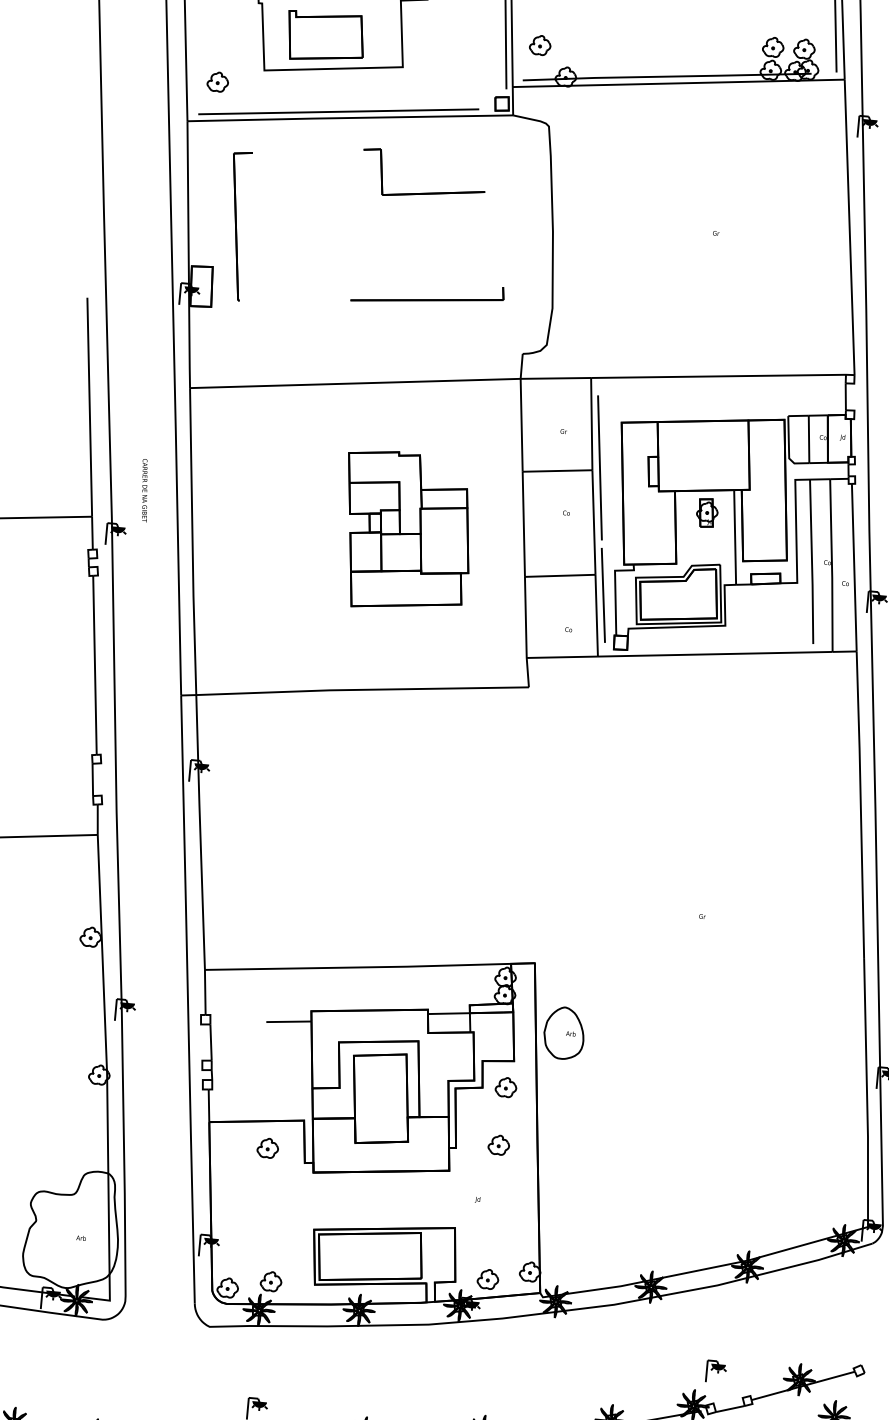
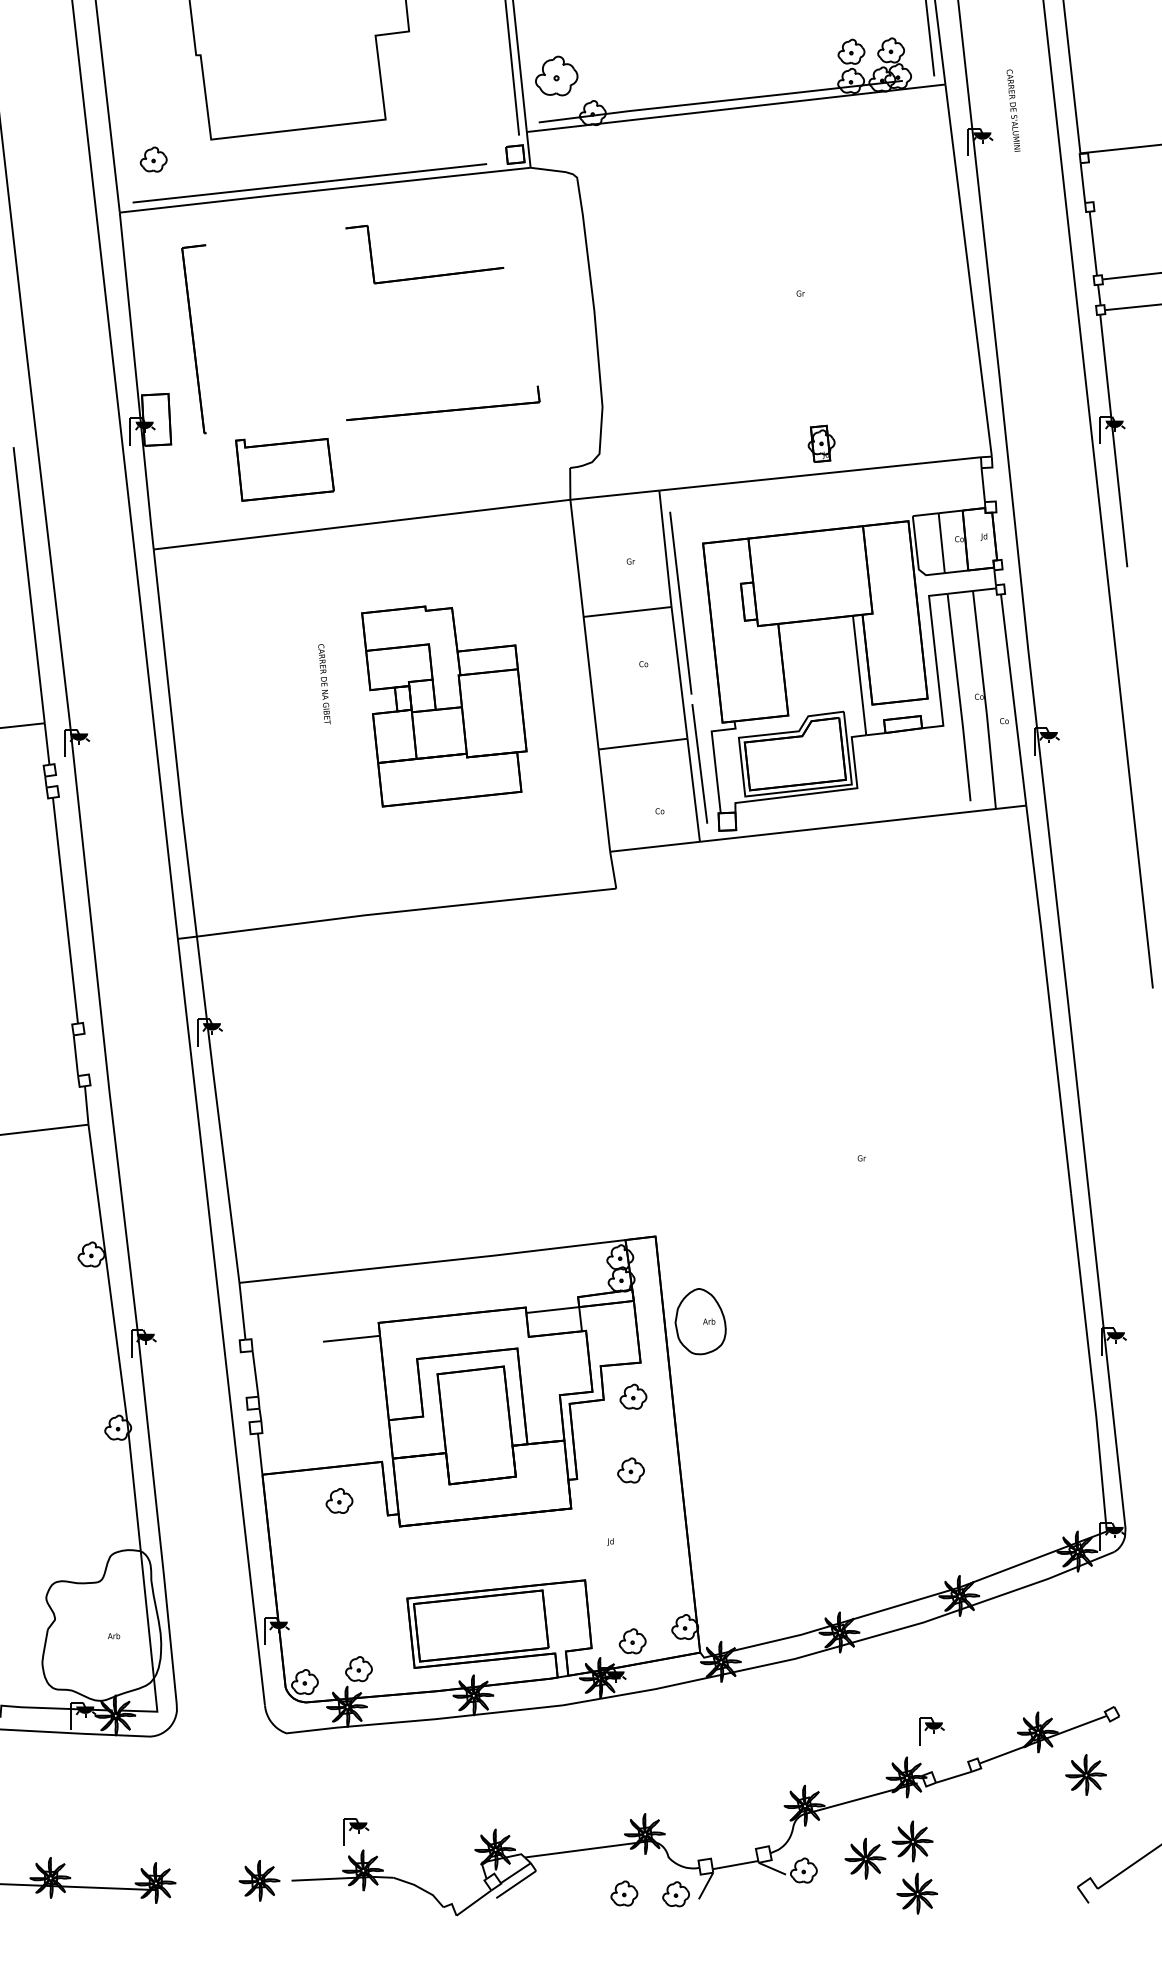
part: (325, 37) -> (284, 469), moved
part: (539, 45) -> (556, 76), size x1.6
text: (144, 490) -> (324, 684), moved
part: (707, 512) -> (821, 443), moved

